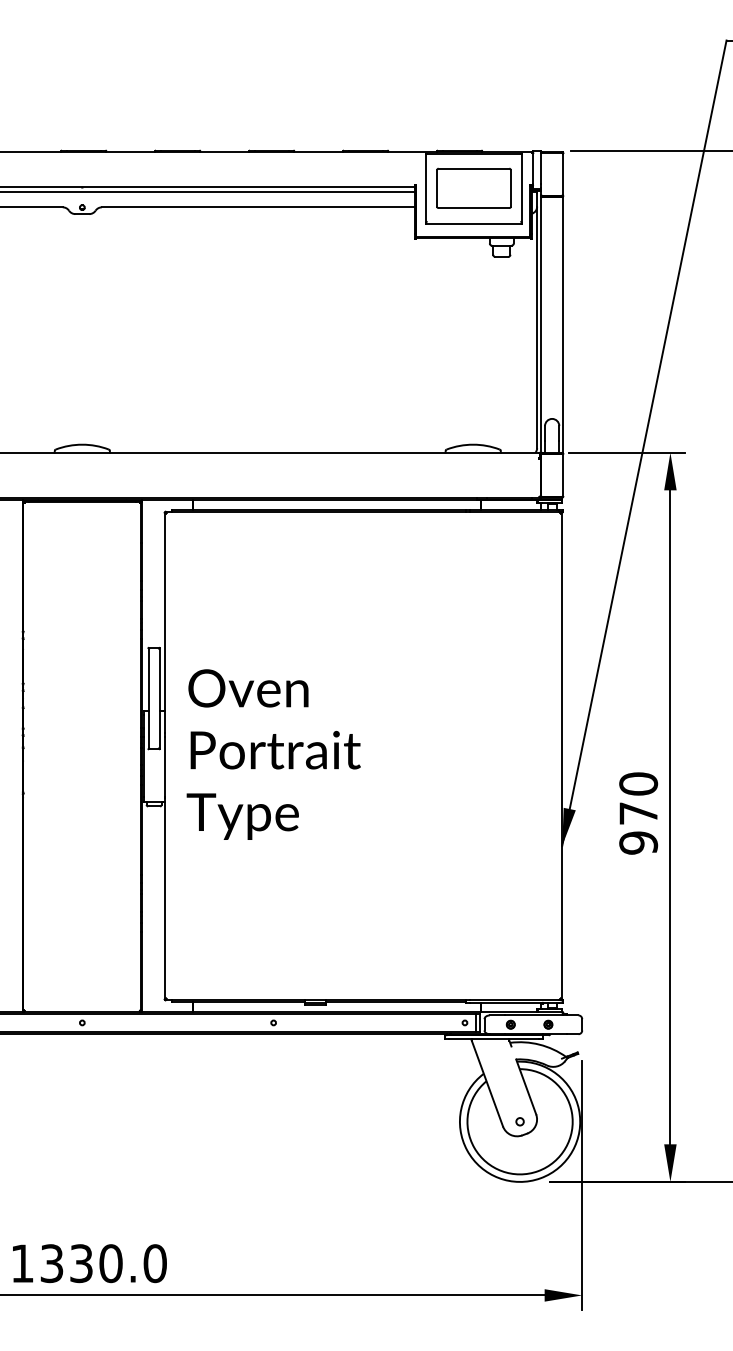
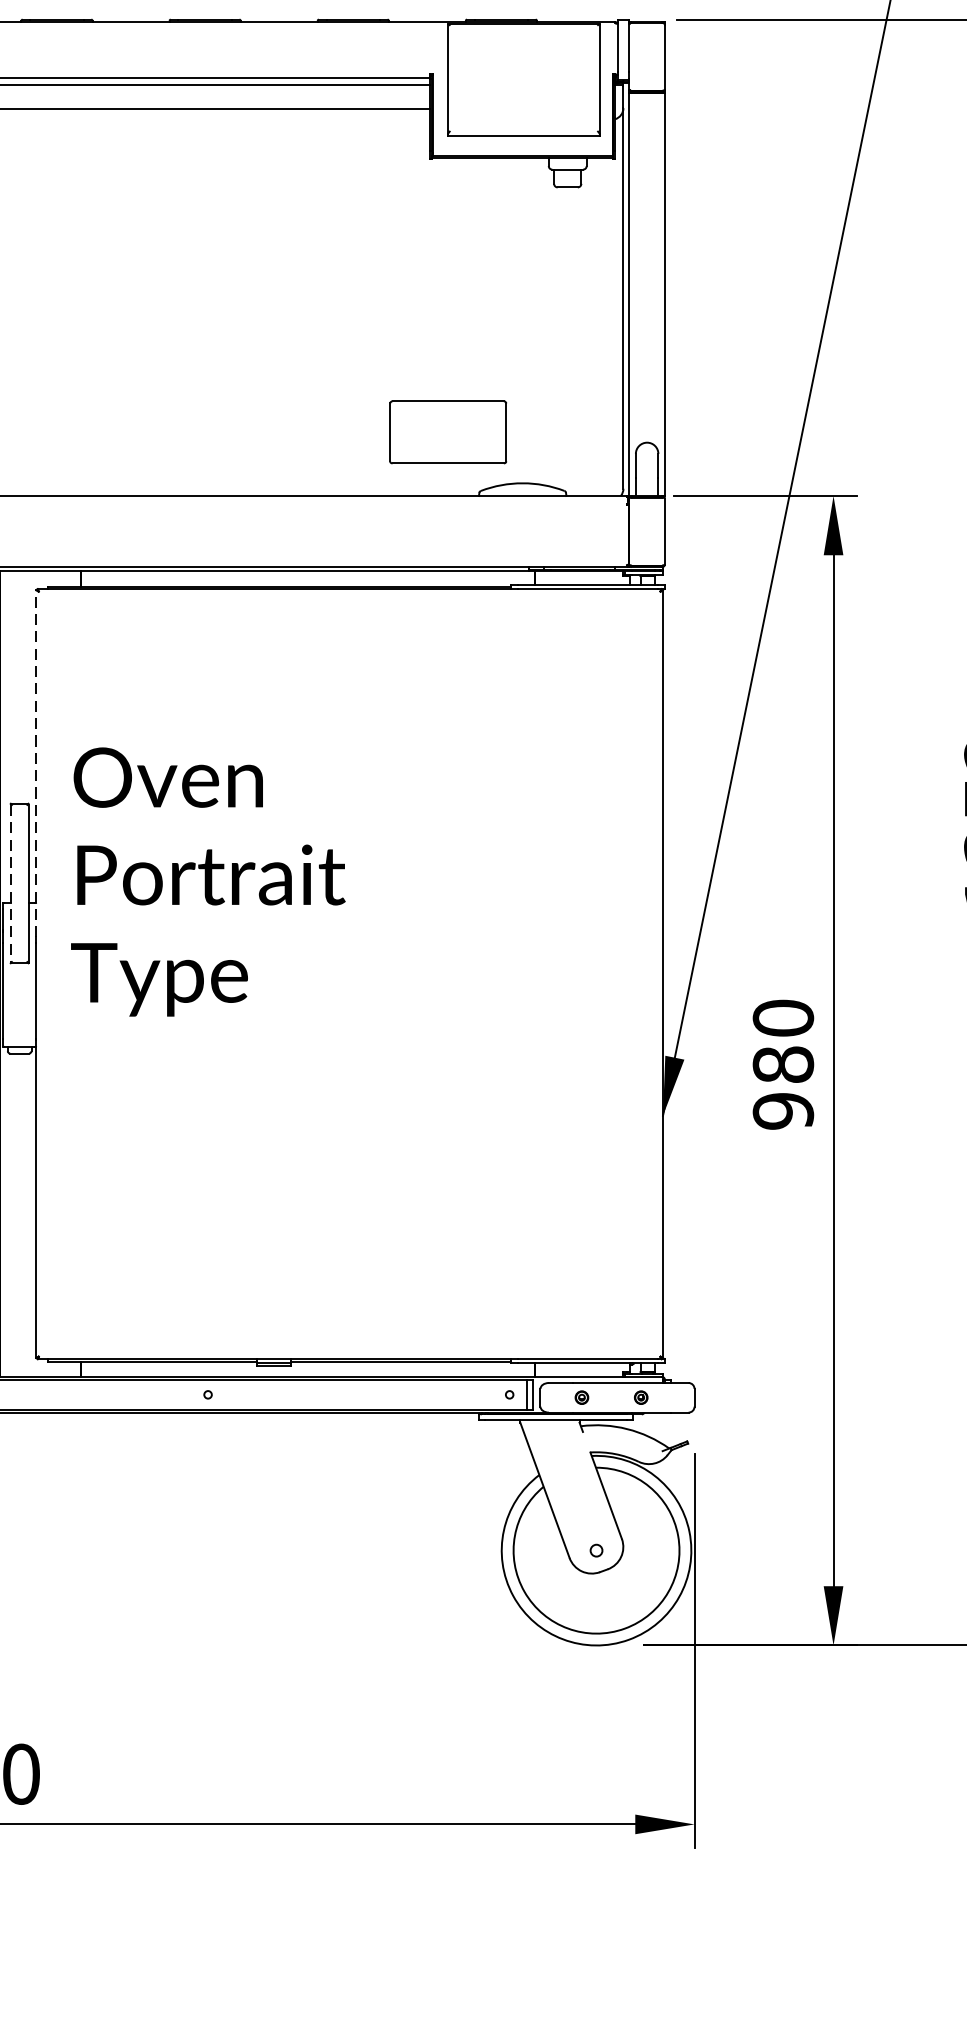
part: (473, 187) -> (447, 430), moved
line: (164, 622) -> (36, 763), solid -> dashed
line: (148, 699) -> (10, 884), solid -> dashed
text: (273, 754) -> (207, 881), moved
text: (638, 813) -> (783, 1064), 970 -> 980

